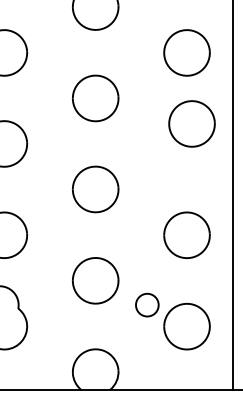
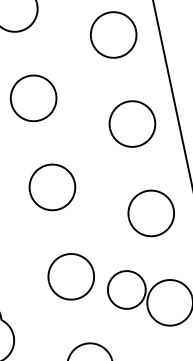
part: (191, 123) -> (131, 123), moved
circle: (147, 305) -> (127, 290), size x1.67

